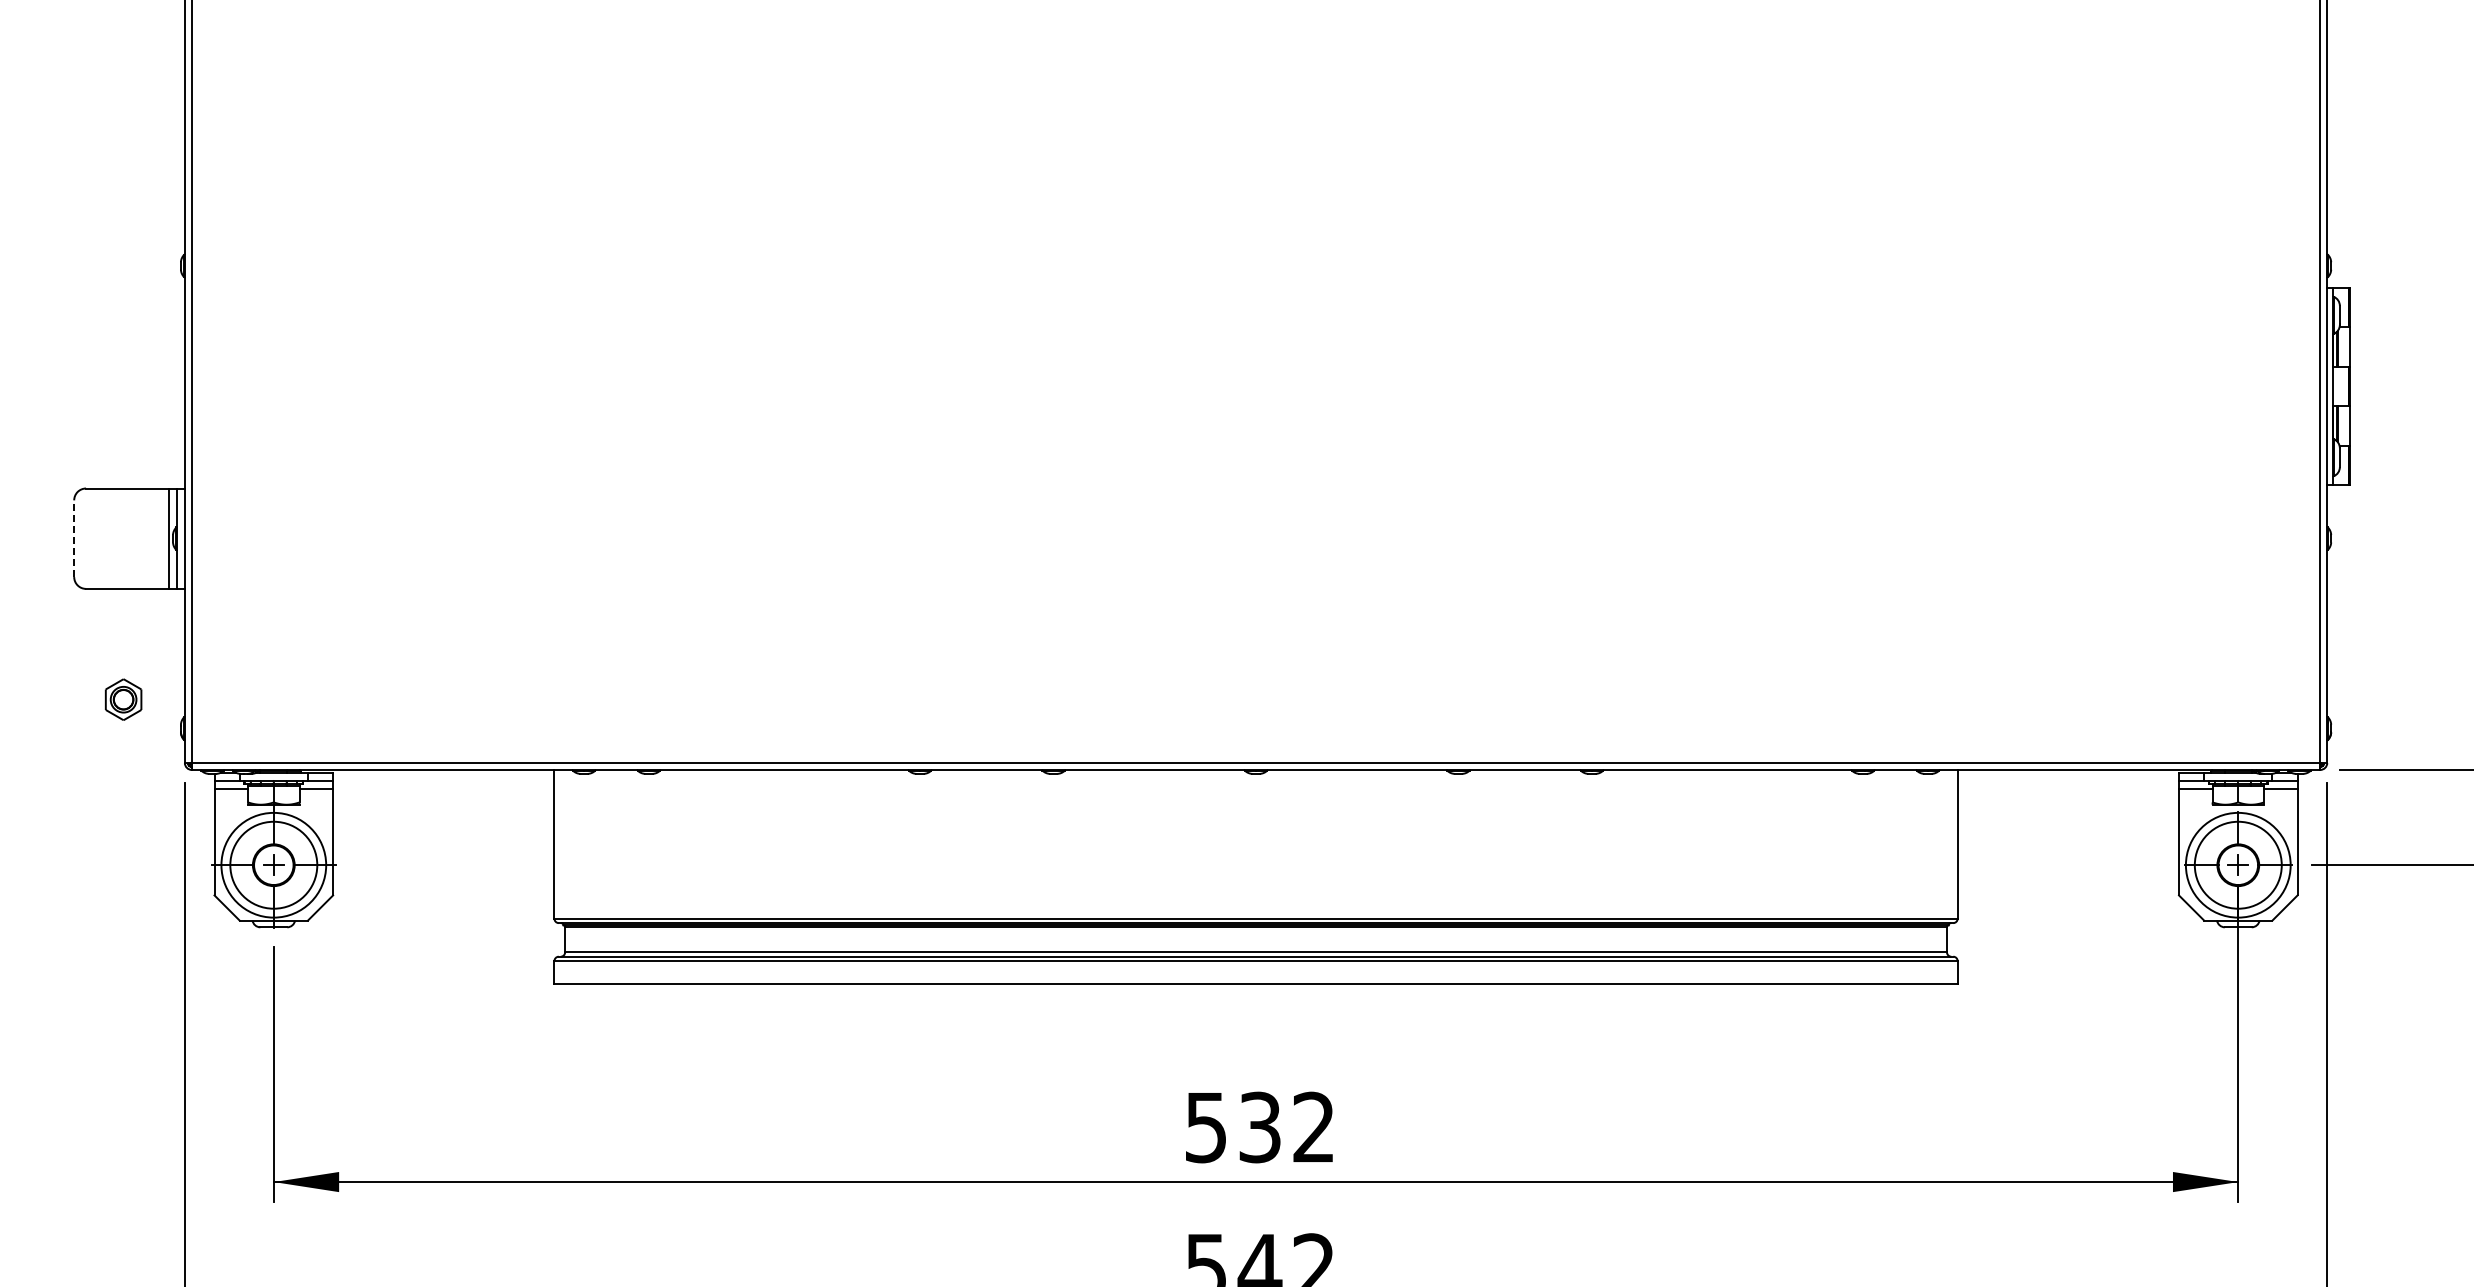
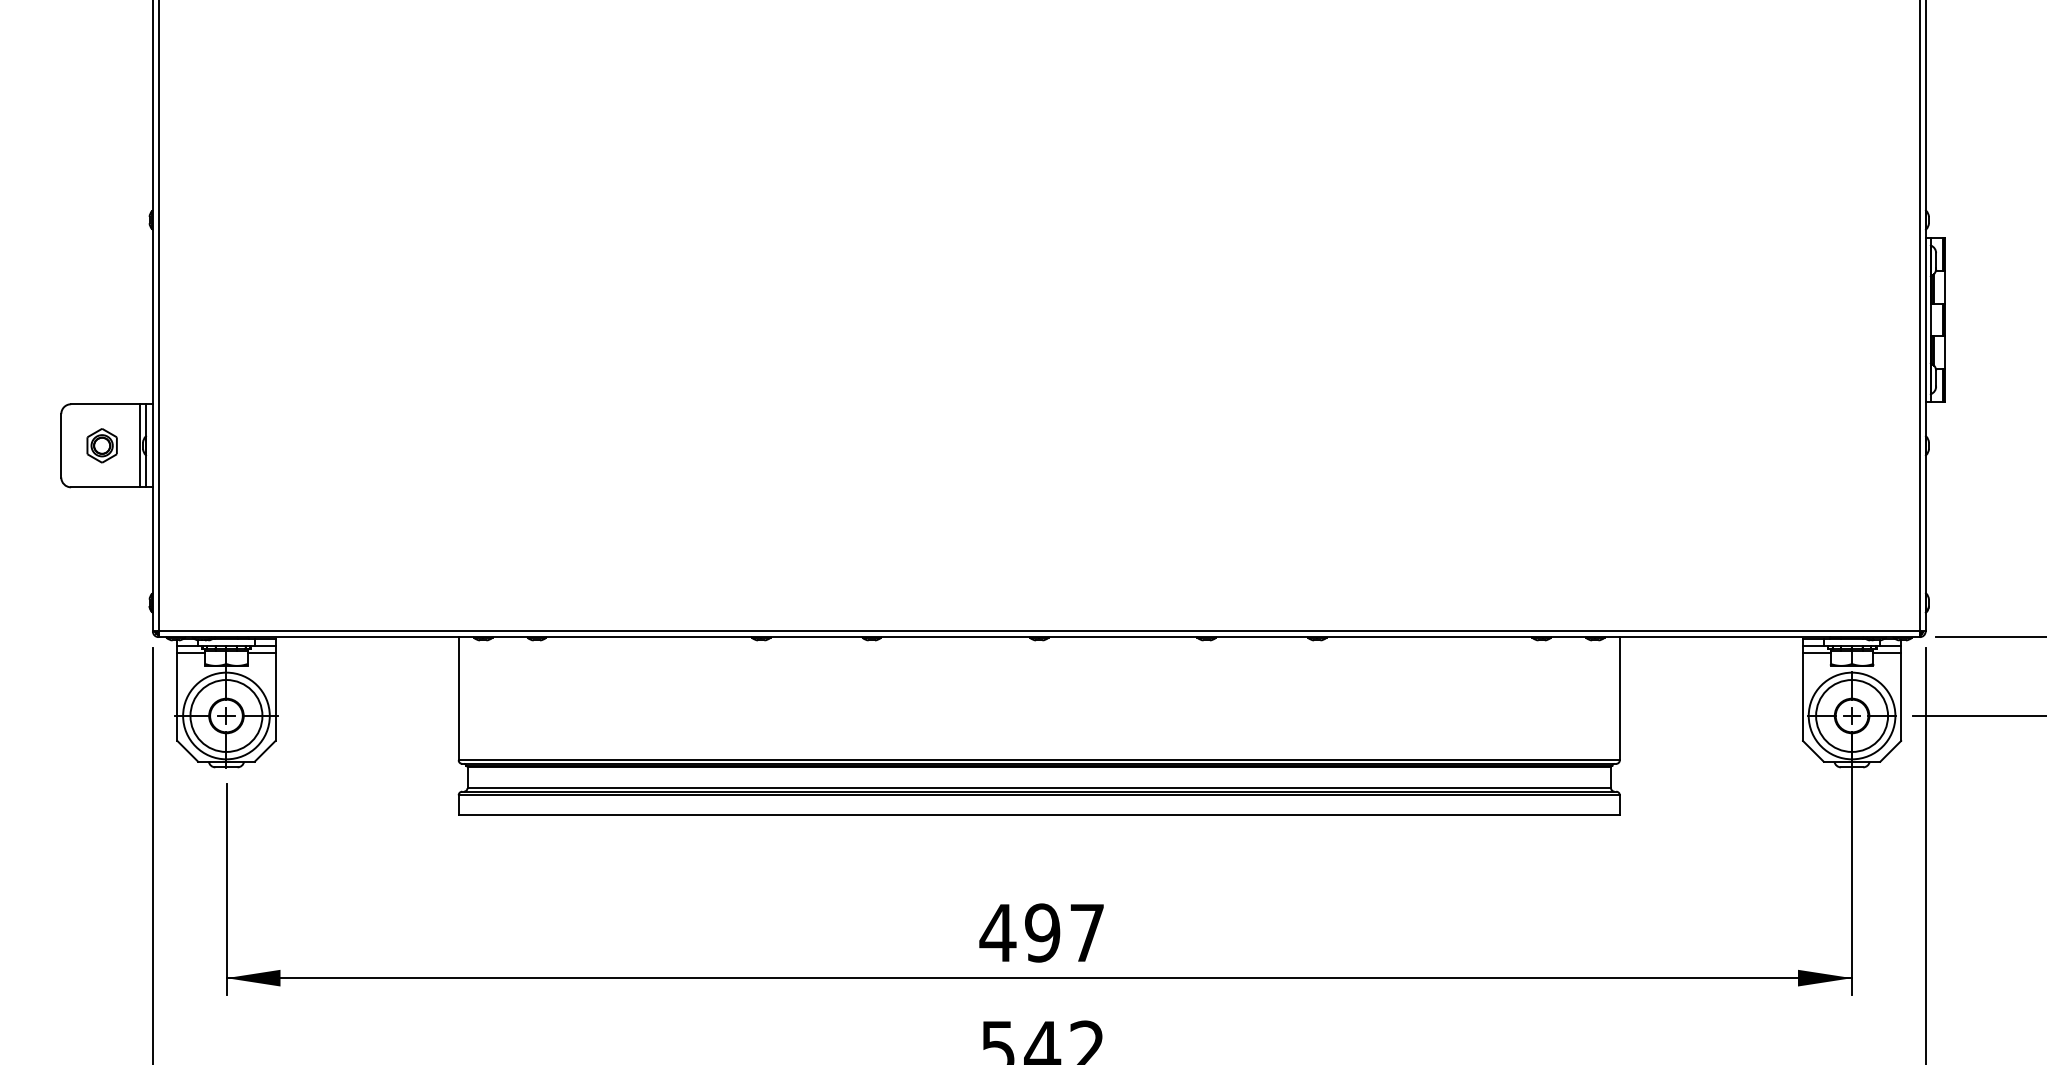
line: (74, 538) -> (61, 445), dashed -> solid
part: (123, 699) -> (102, 445), moved
text: (1258, 1127) -> (1041, 933), 532 -> 497

